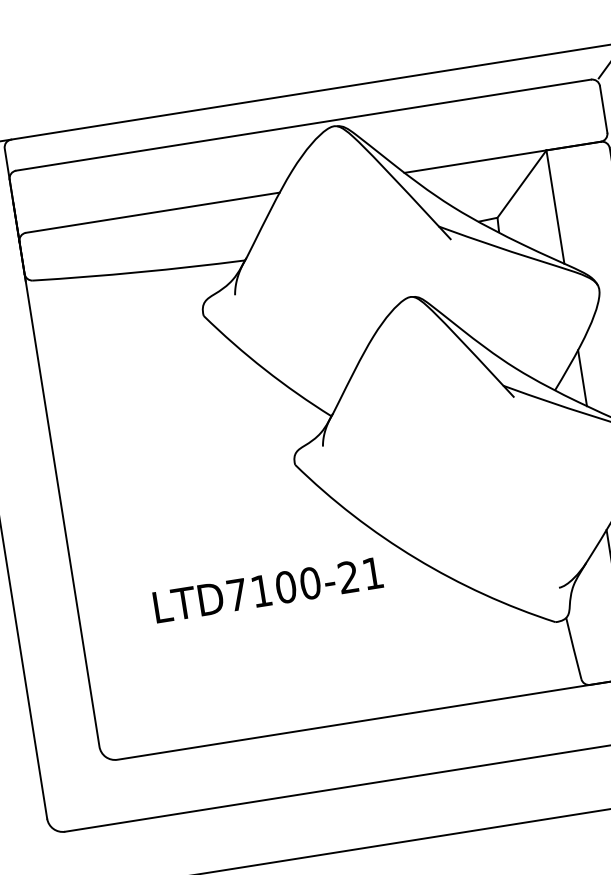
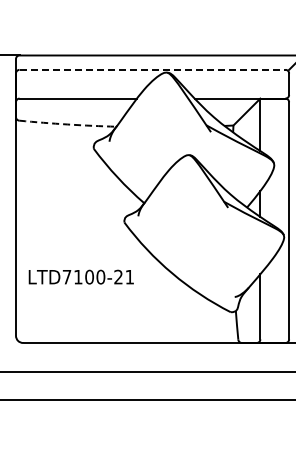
line: (303, 124) -> (152, 69), solid -> dashed
arc: (138, 272) -> (67, 124), solid -> dashed
text: (266, 588) -> (80, 276), moved

